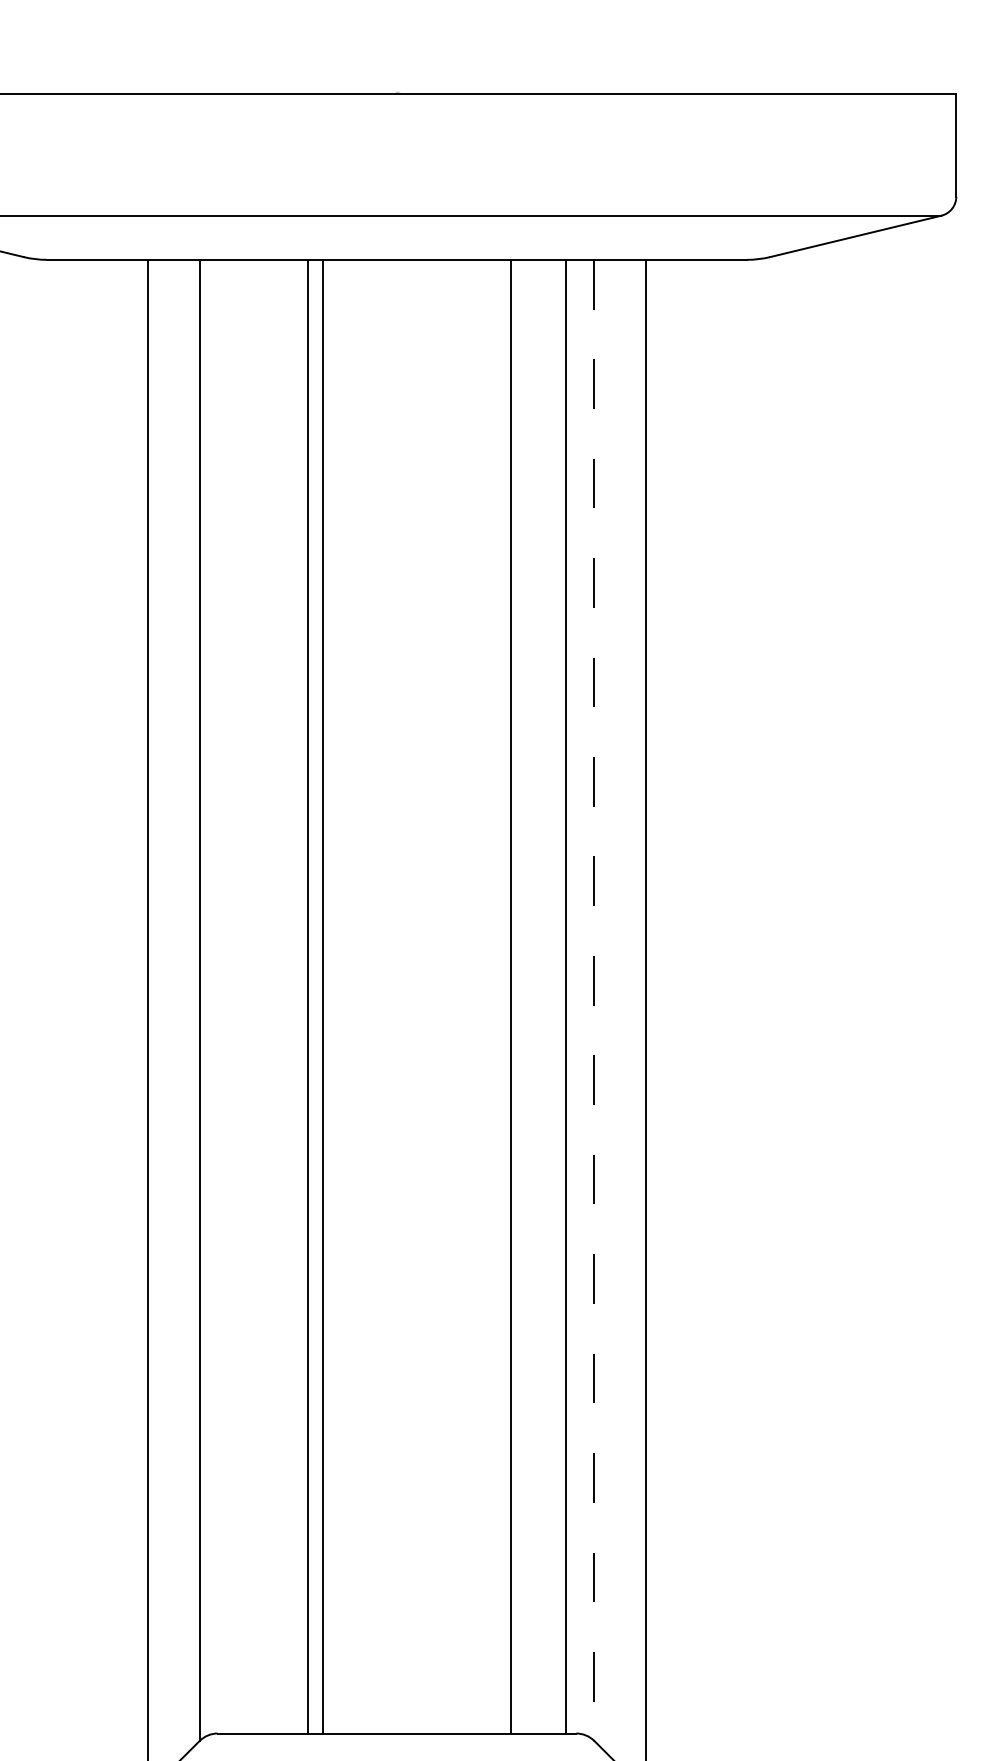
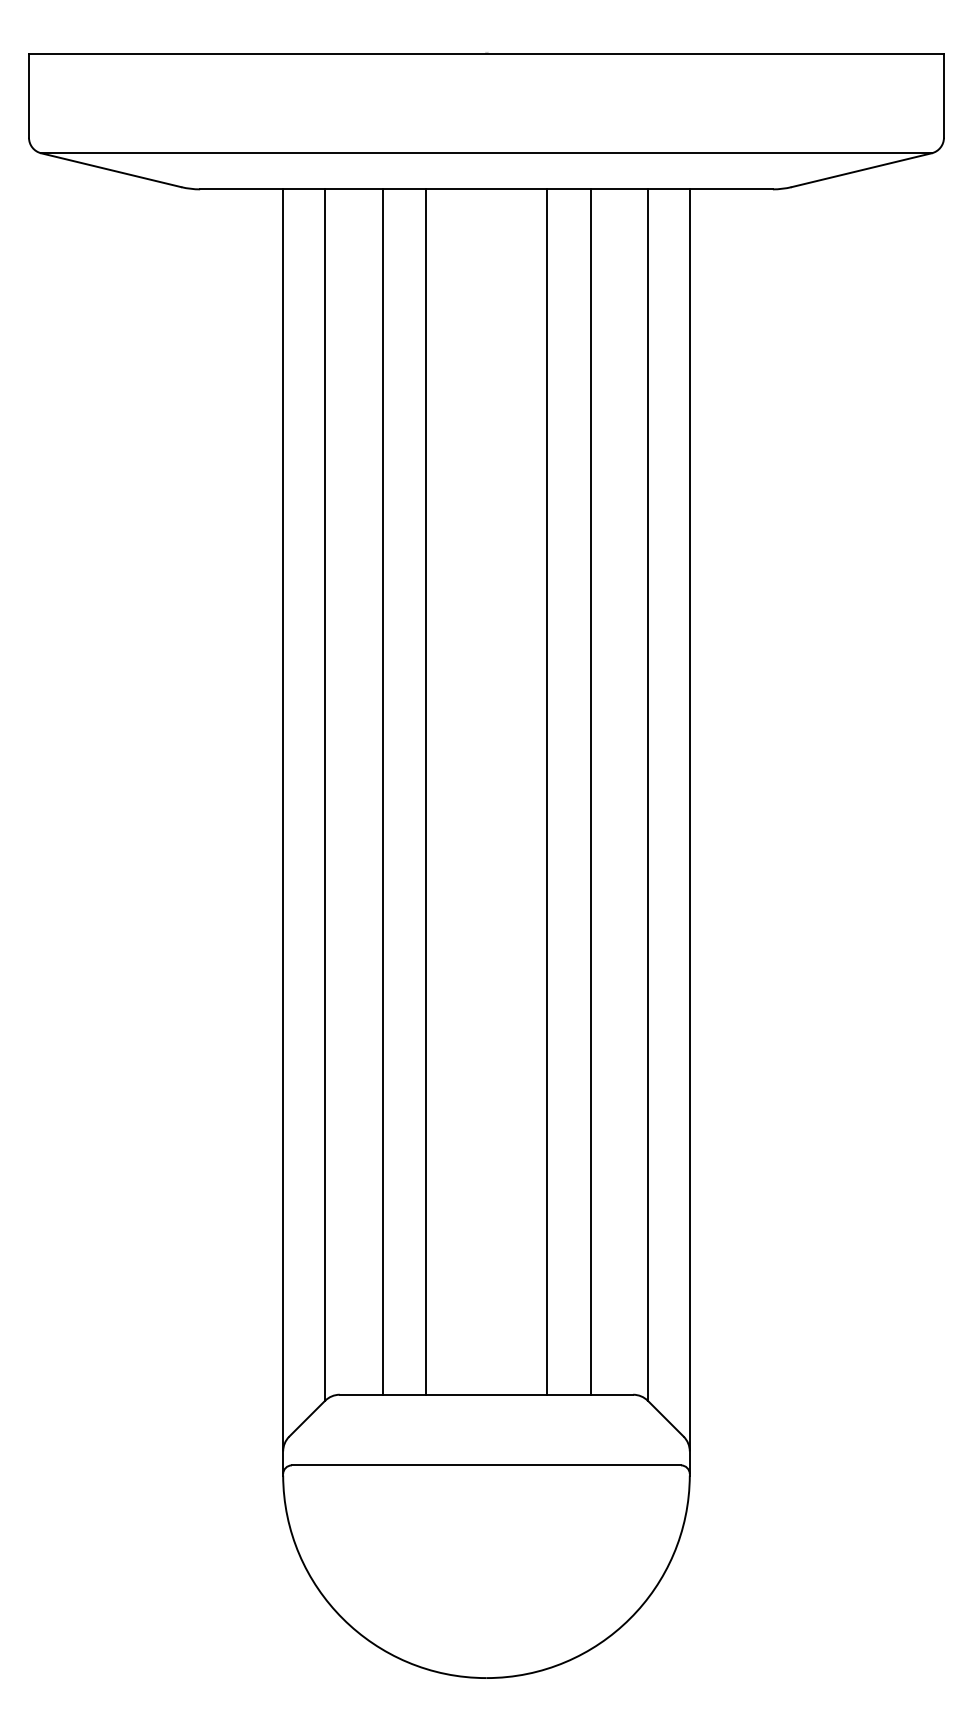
line: (307, 995) -> (382, 791), moved
line: (511, 995) -> (547, 791), moved
line: (565, 995) -> (590, 791), moved
line: (593, 1000) -> (647, 795), dashed -> solid

